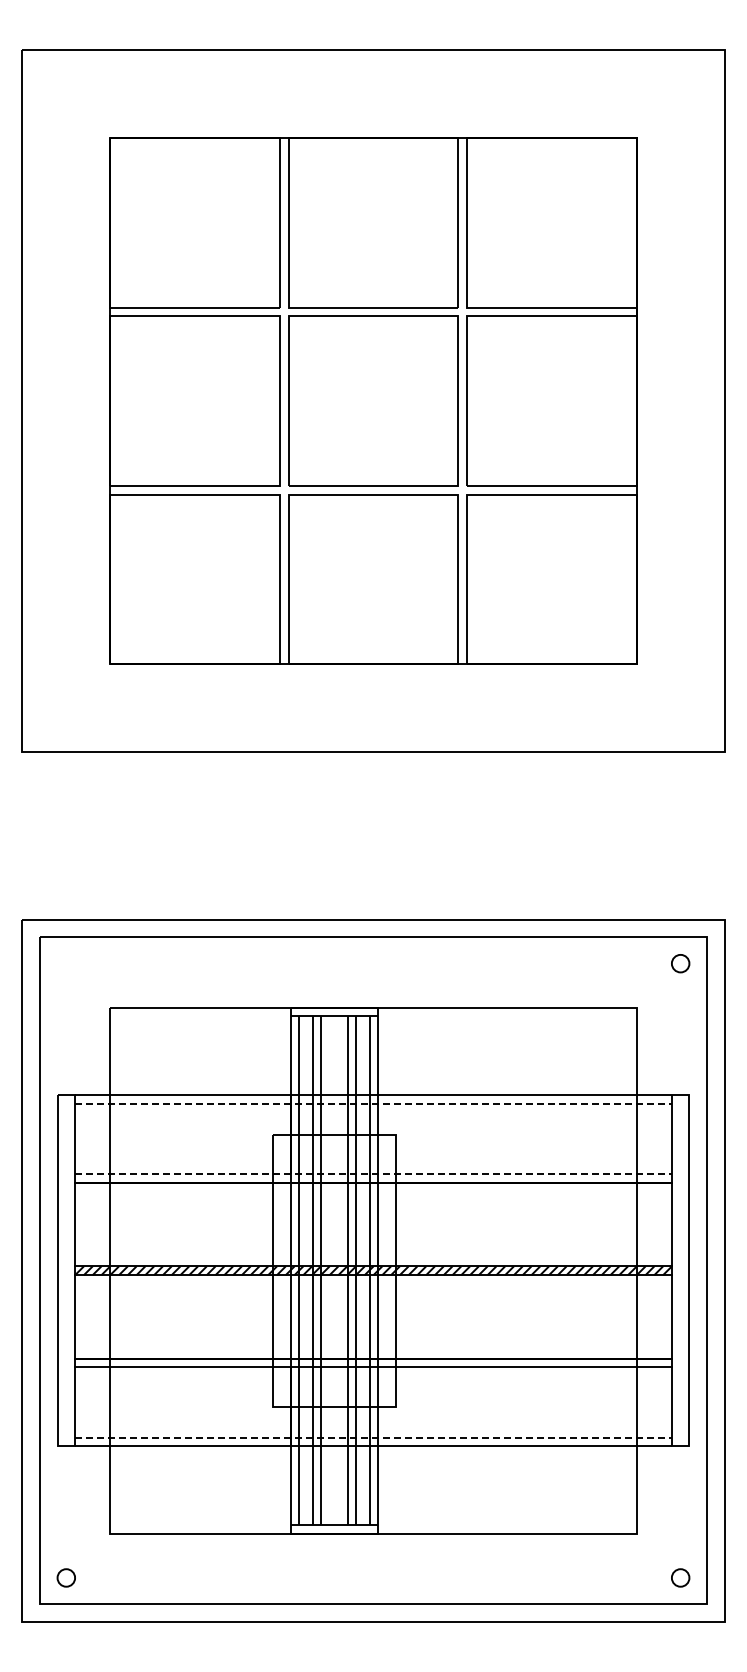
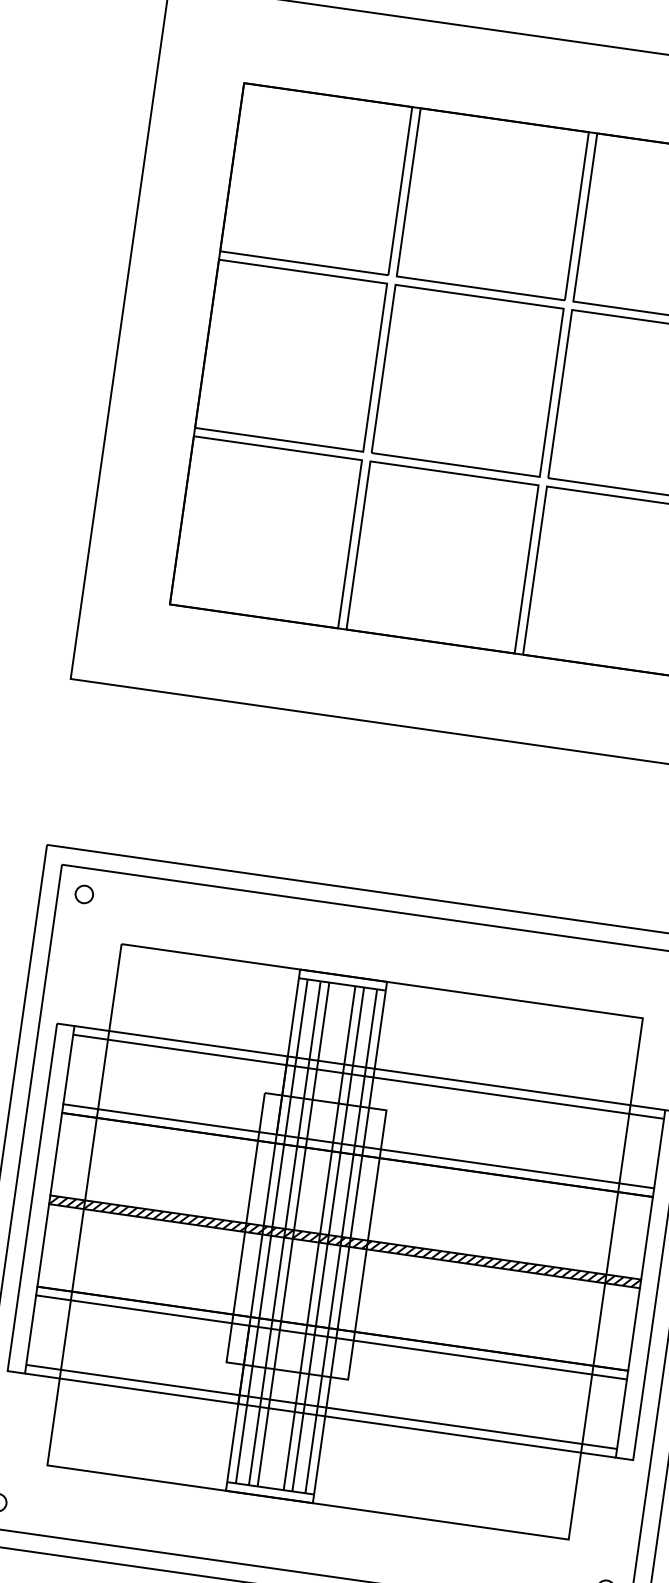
circle: (65, 963) -> (83, 894), added
line: (374, 1104) -> (369, 1077), dashed -> solid
line: (374, 1174) -> (359, 1146), dashed -> solid
line: (374, 1437) -> (322, 1407), dashed -> solid

